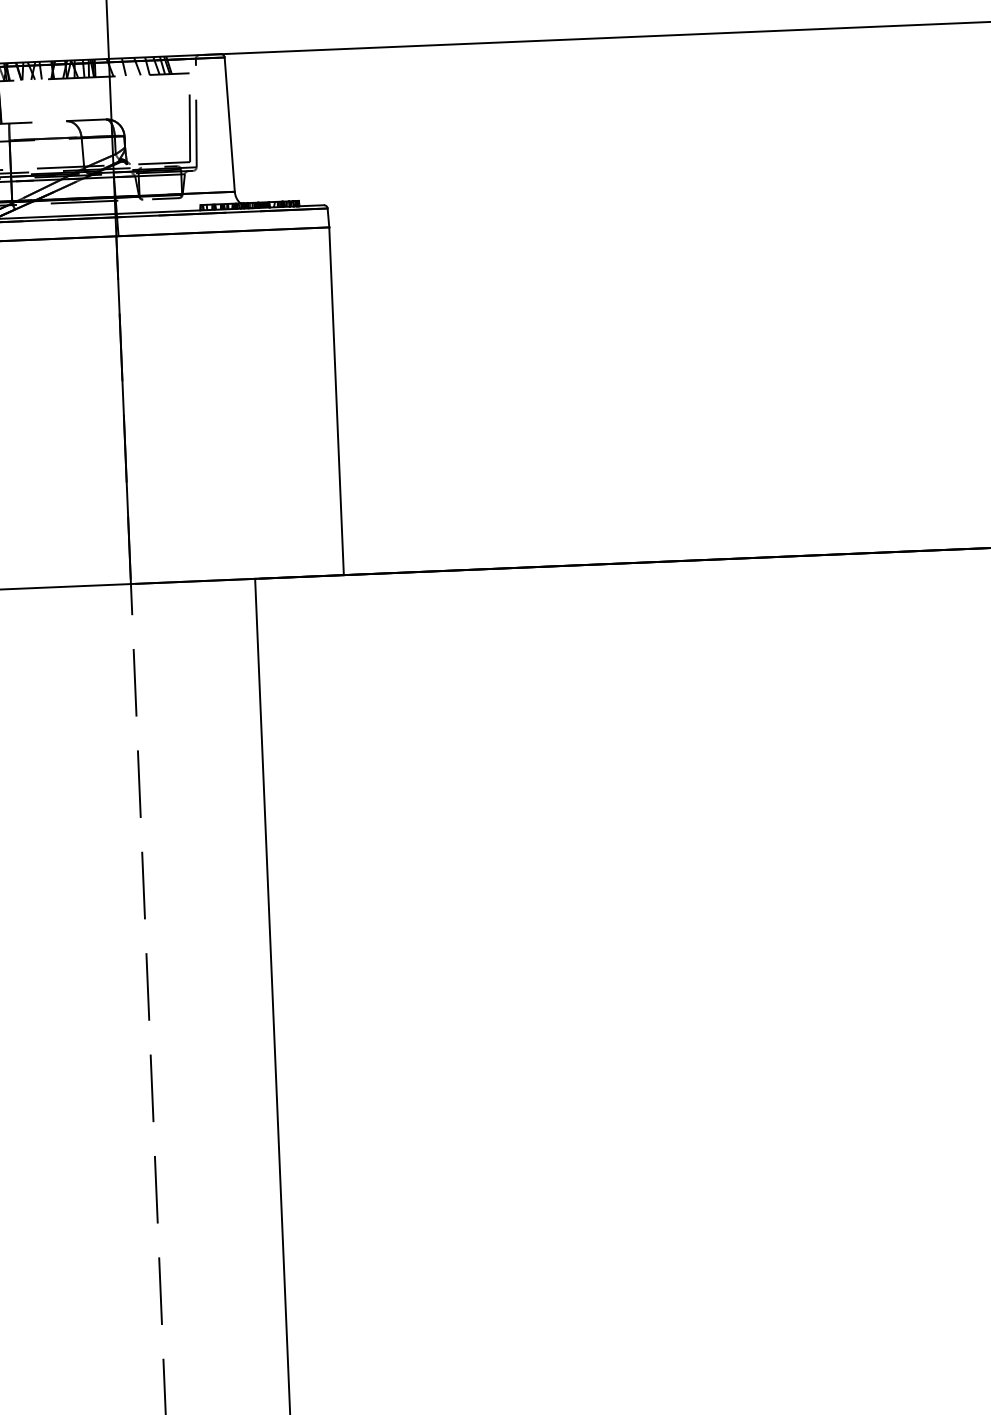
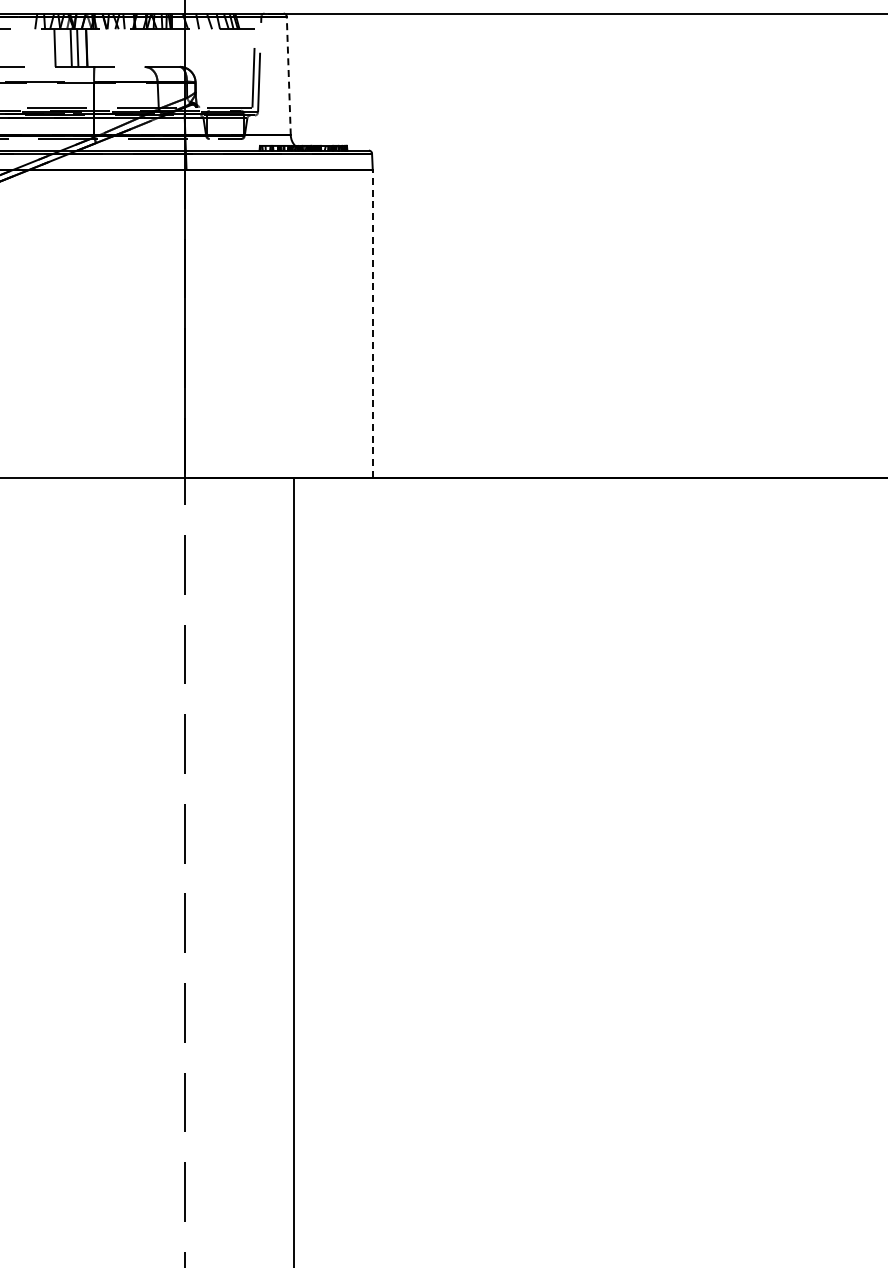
line: (229, 124) -> (288, 75), solid -> dashed
line: (336, 401) -> (372, 324), solid -> dashed

